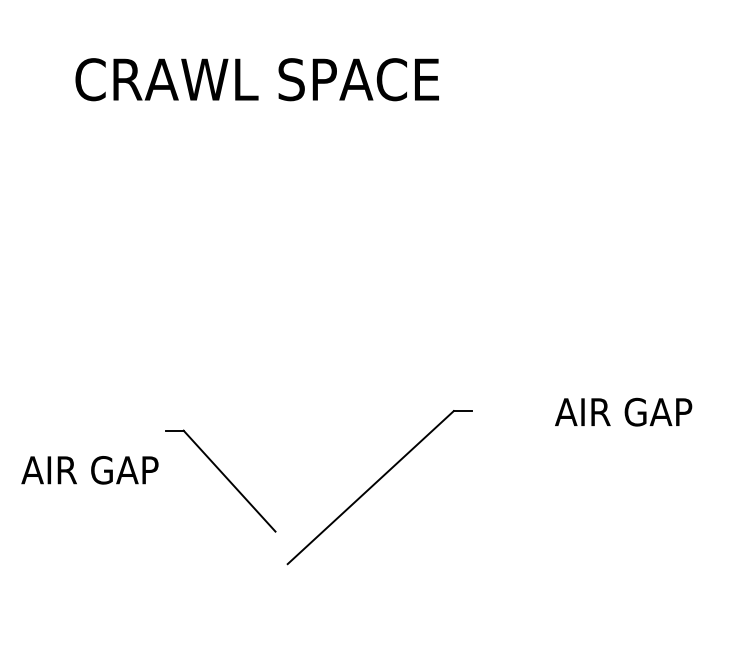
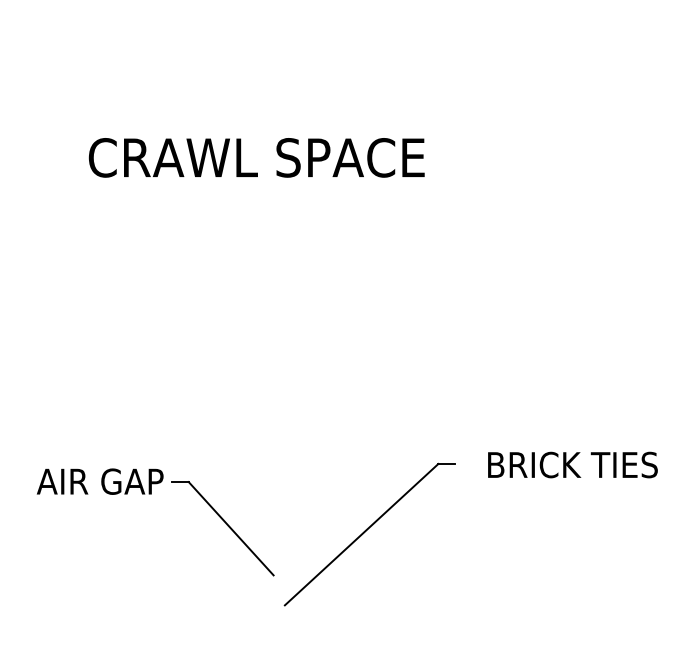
text: (600, 411) -> (573, 464), AIR GAP -> BRICK TIES
text: (89, 470) -> (99, 481), moved

